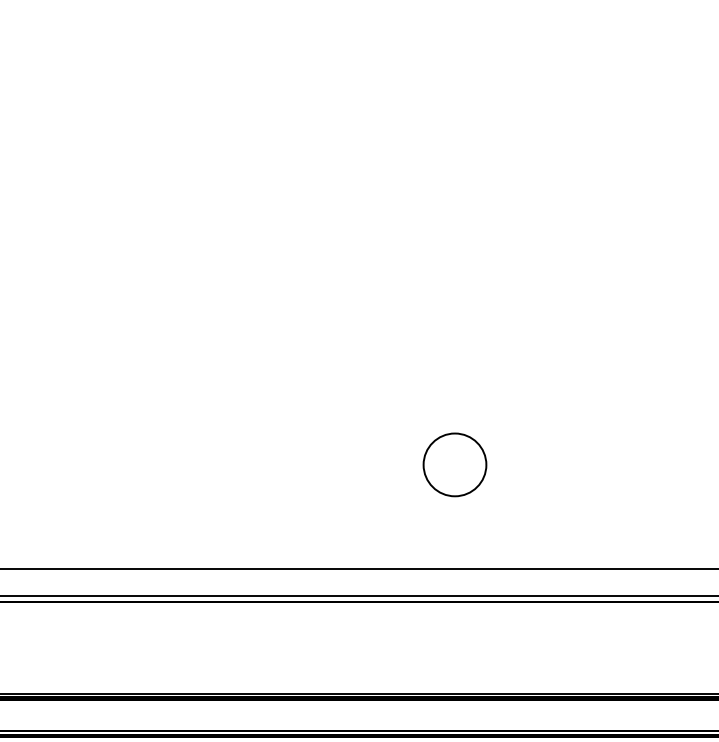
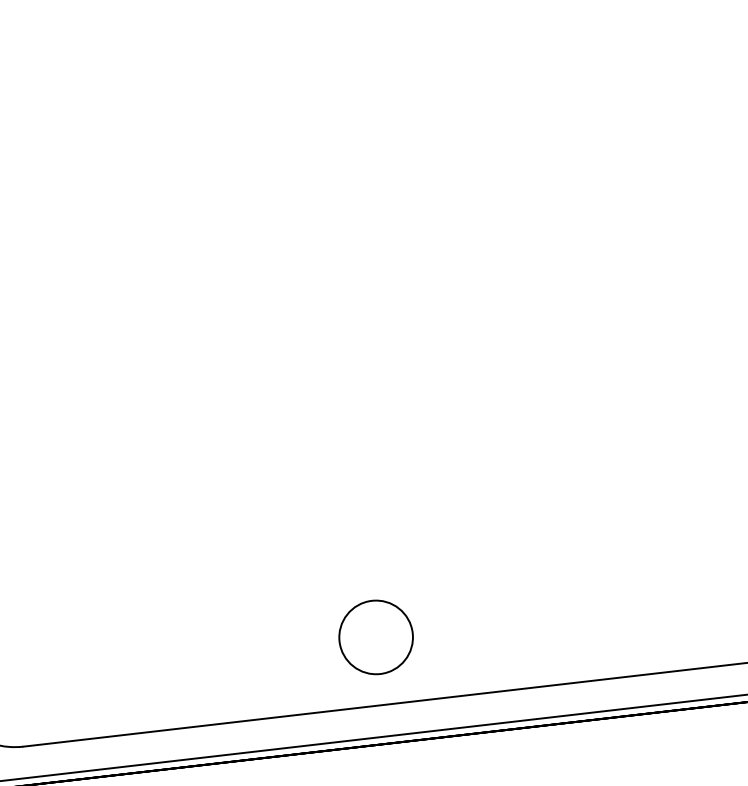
circle: (454, 464) -> (375, 637), moved

